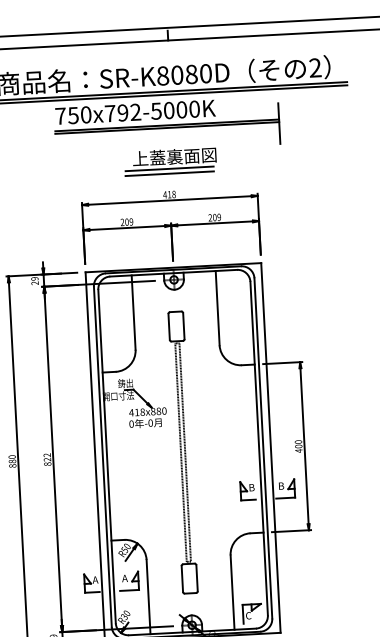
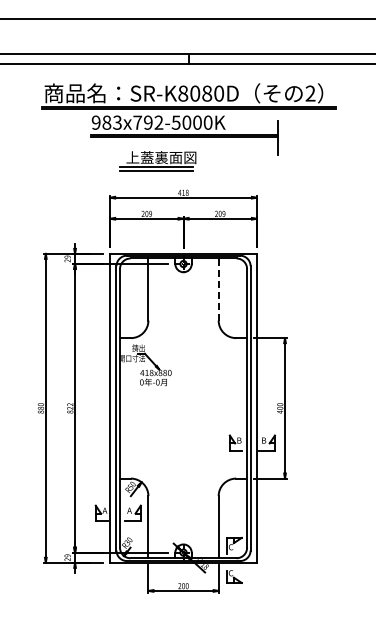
text: (72, 115) -> (106, 122), 750x792-5000K -> 983x792-5000K
part: (170, 161) -> (157, 161), moved
line: (217, 308) -> (218, 289), solid -> dashed
part: (183, 452) -> (183, 408), removed

